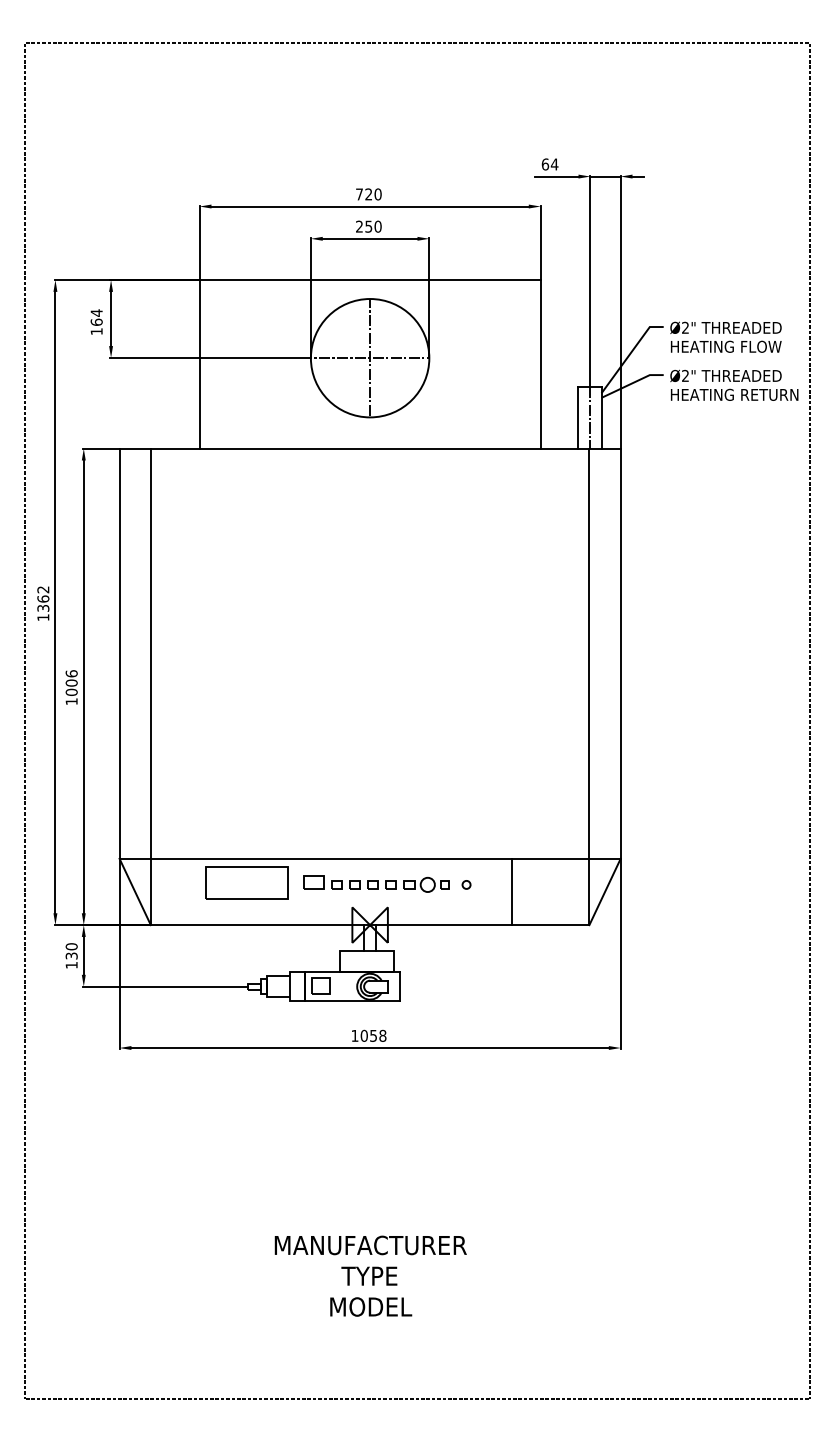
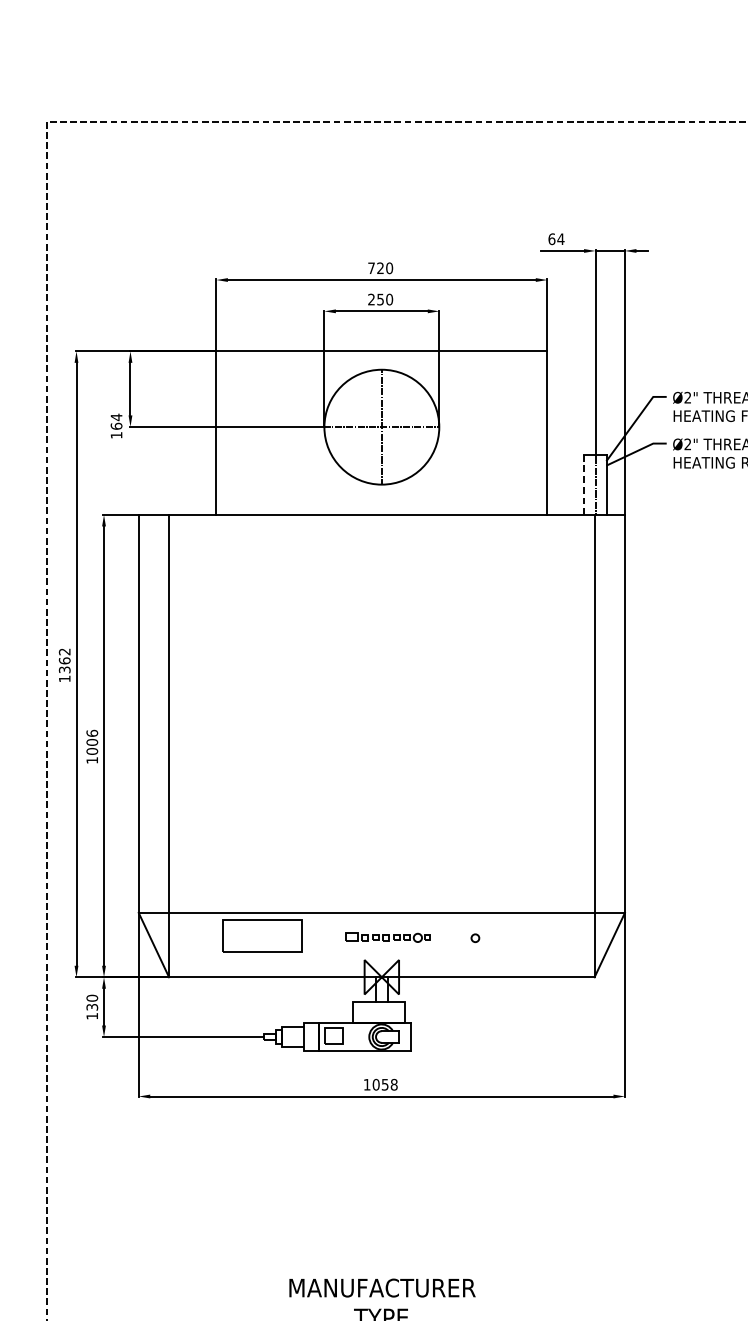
text: (96, 321) -> (116, 425), moved
line: (578, 417) -> (584, 484), solid -> dashed
part: (376, 883) -> (388, 936), size x0.6
line: (511, 891) -> (519, 944), removed

